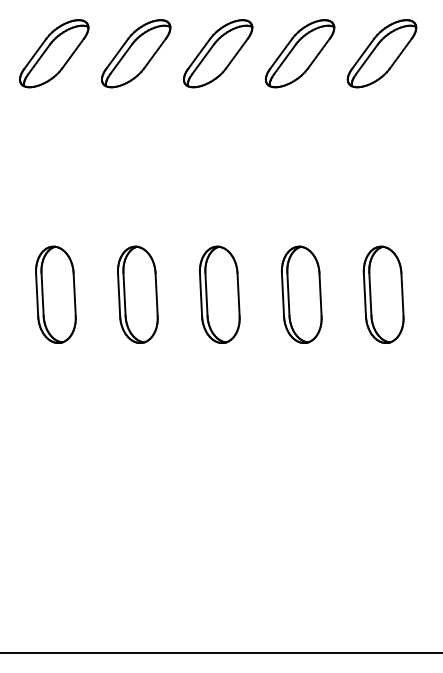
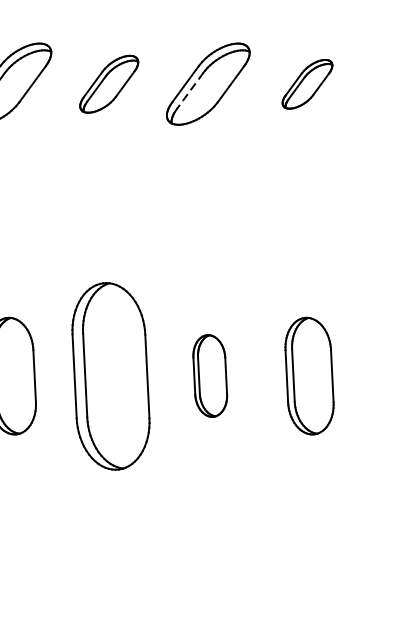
part: (218, 53) -> (109, 83), size x0.7
part: (381, 53) -> (306, 83), size x0.6
line: (285, 59) -> (190, 91), solid -> dashed
part: (219, 294) -> (110, 375), size x1.6
part: (301, 294) -> (210, 375), size x0.7

